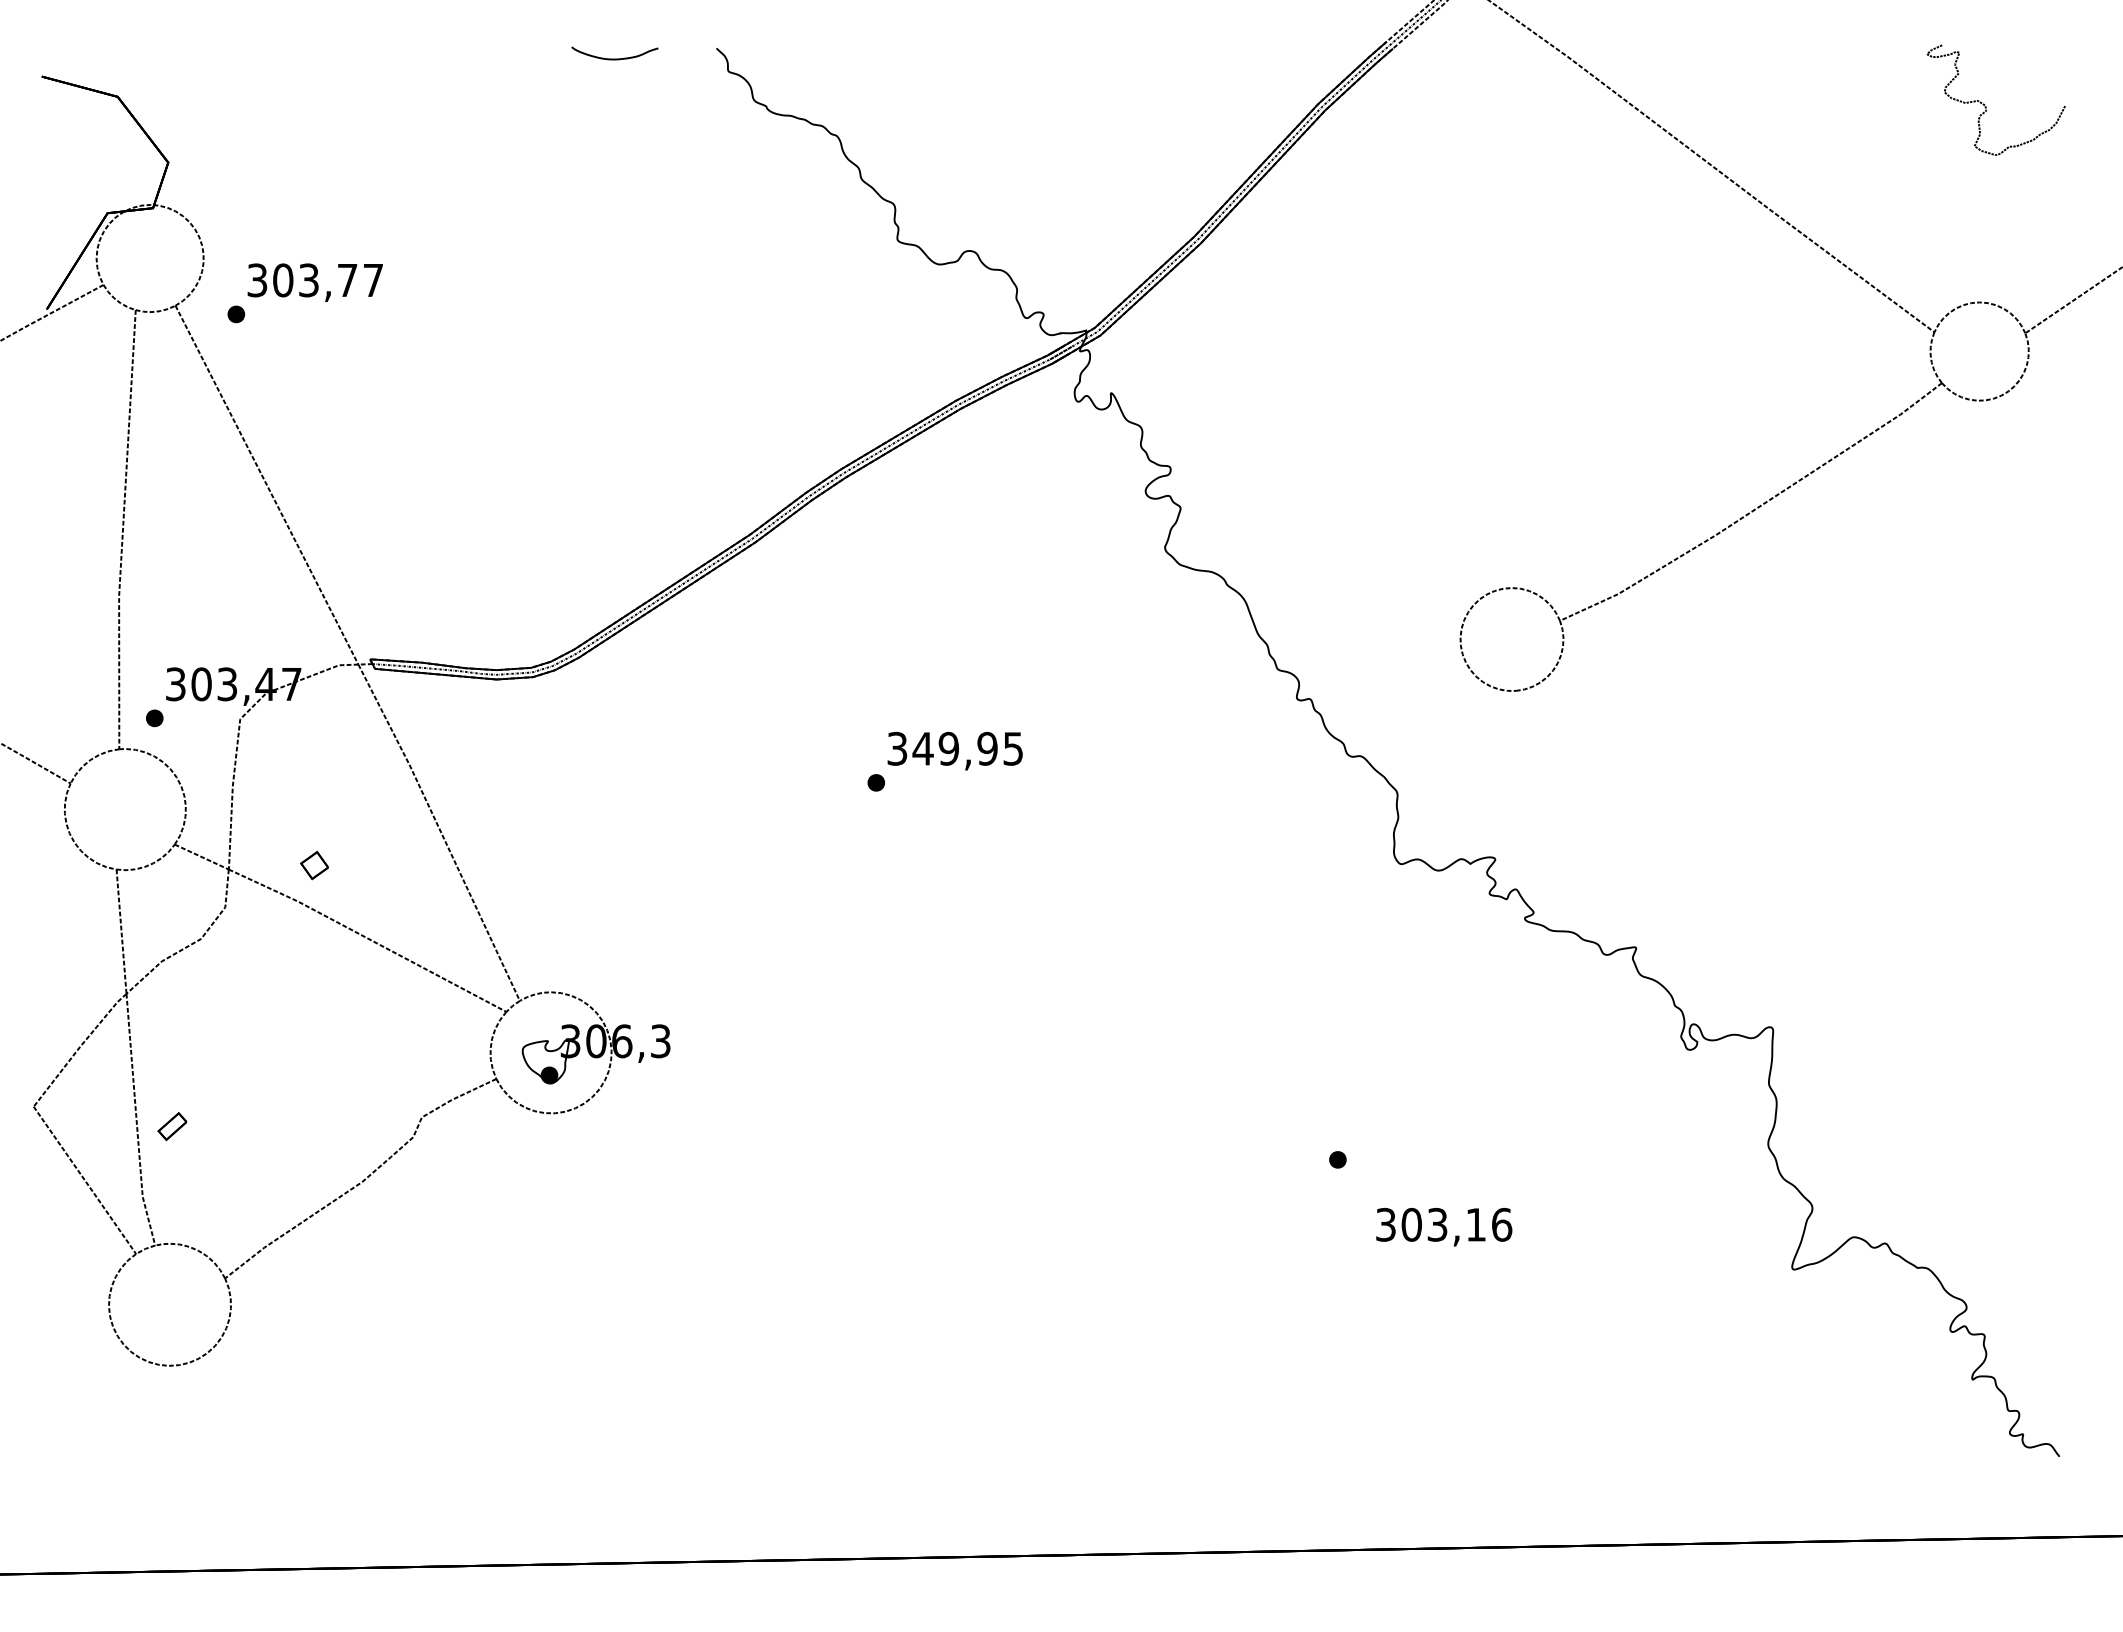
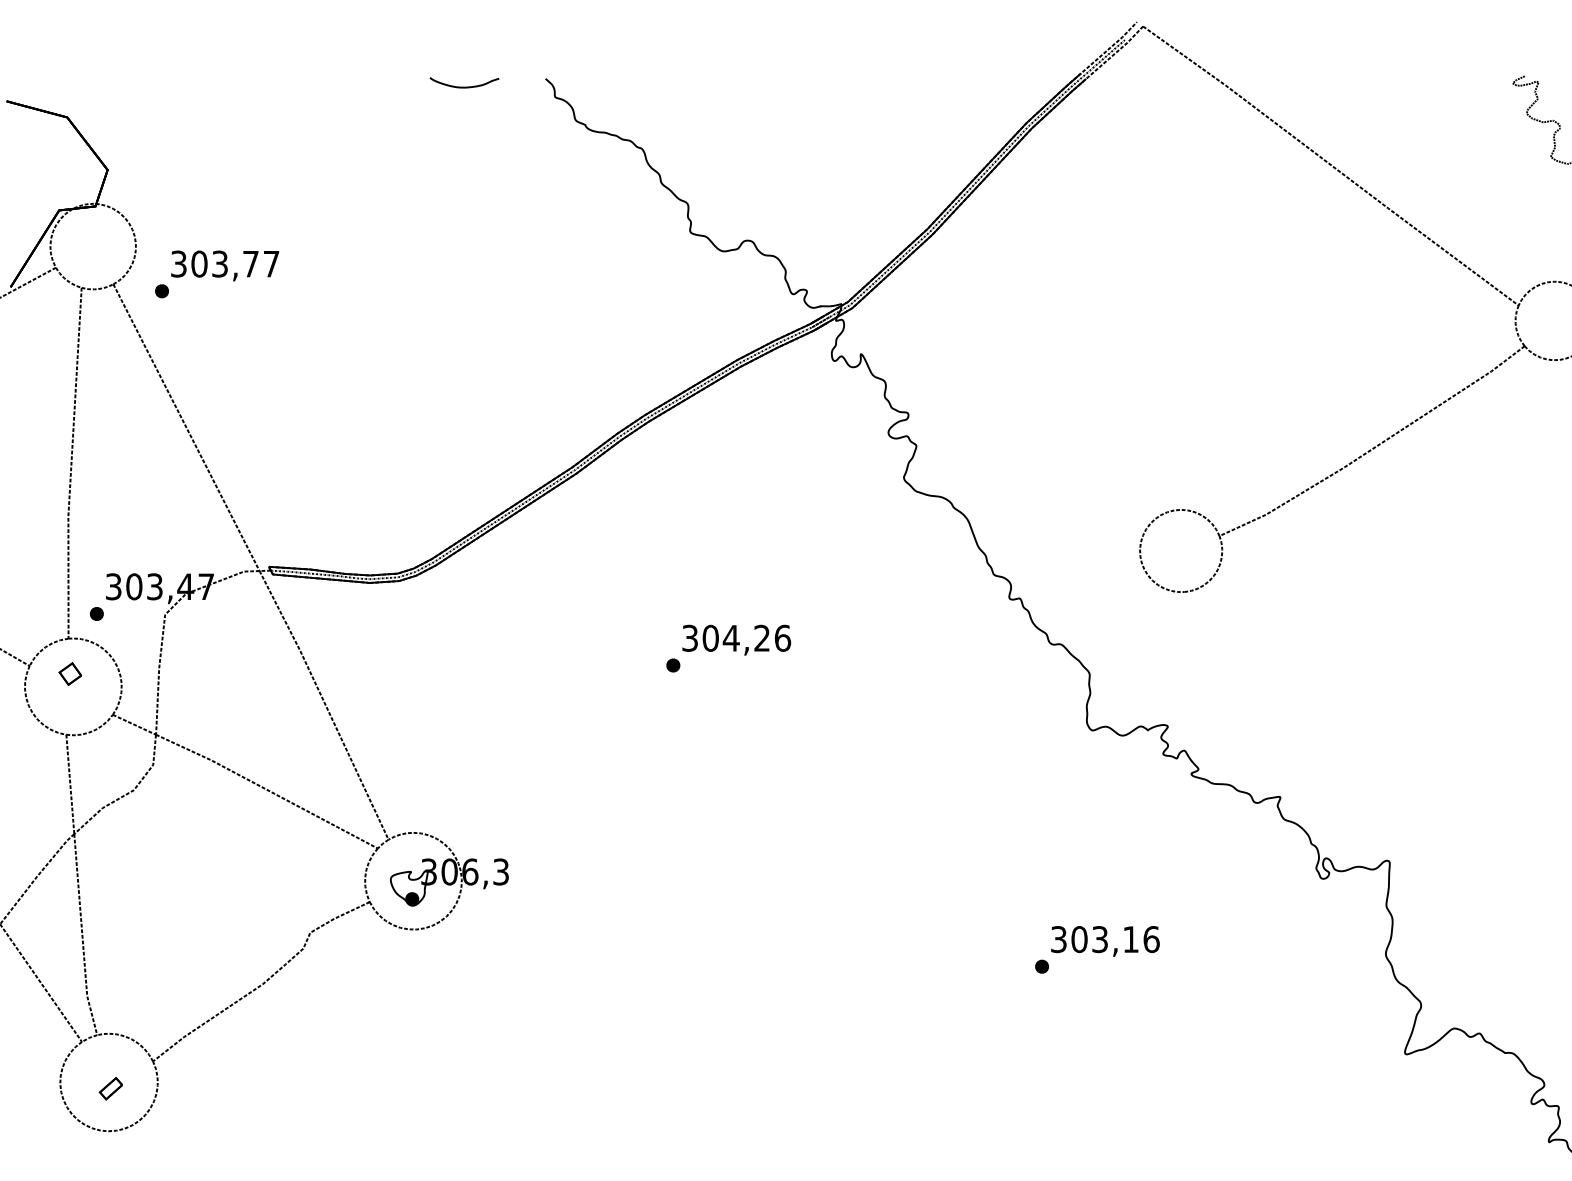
text: (967, 748) -> (746, 638), 349,95 -> 304,26
part: (314, 865) -> (70, 674), moved
part: (172, 1126) -> (111, 1088), moved
text: (1444, 1226) -> (1105, 940), moved

